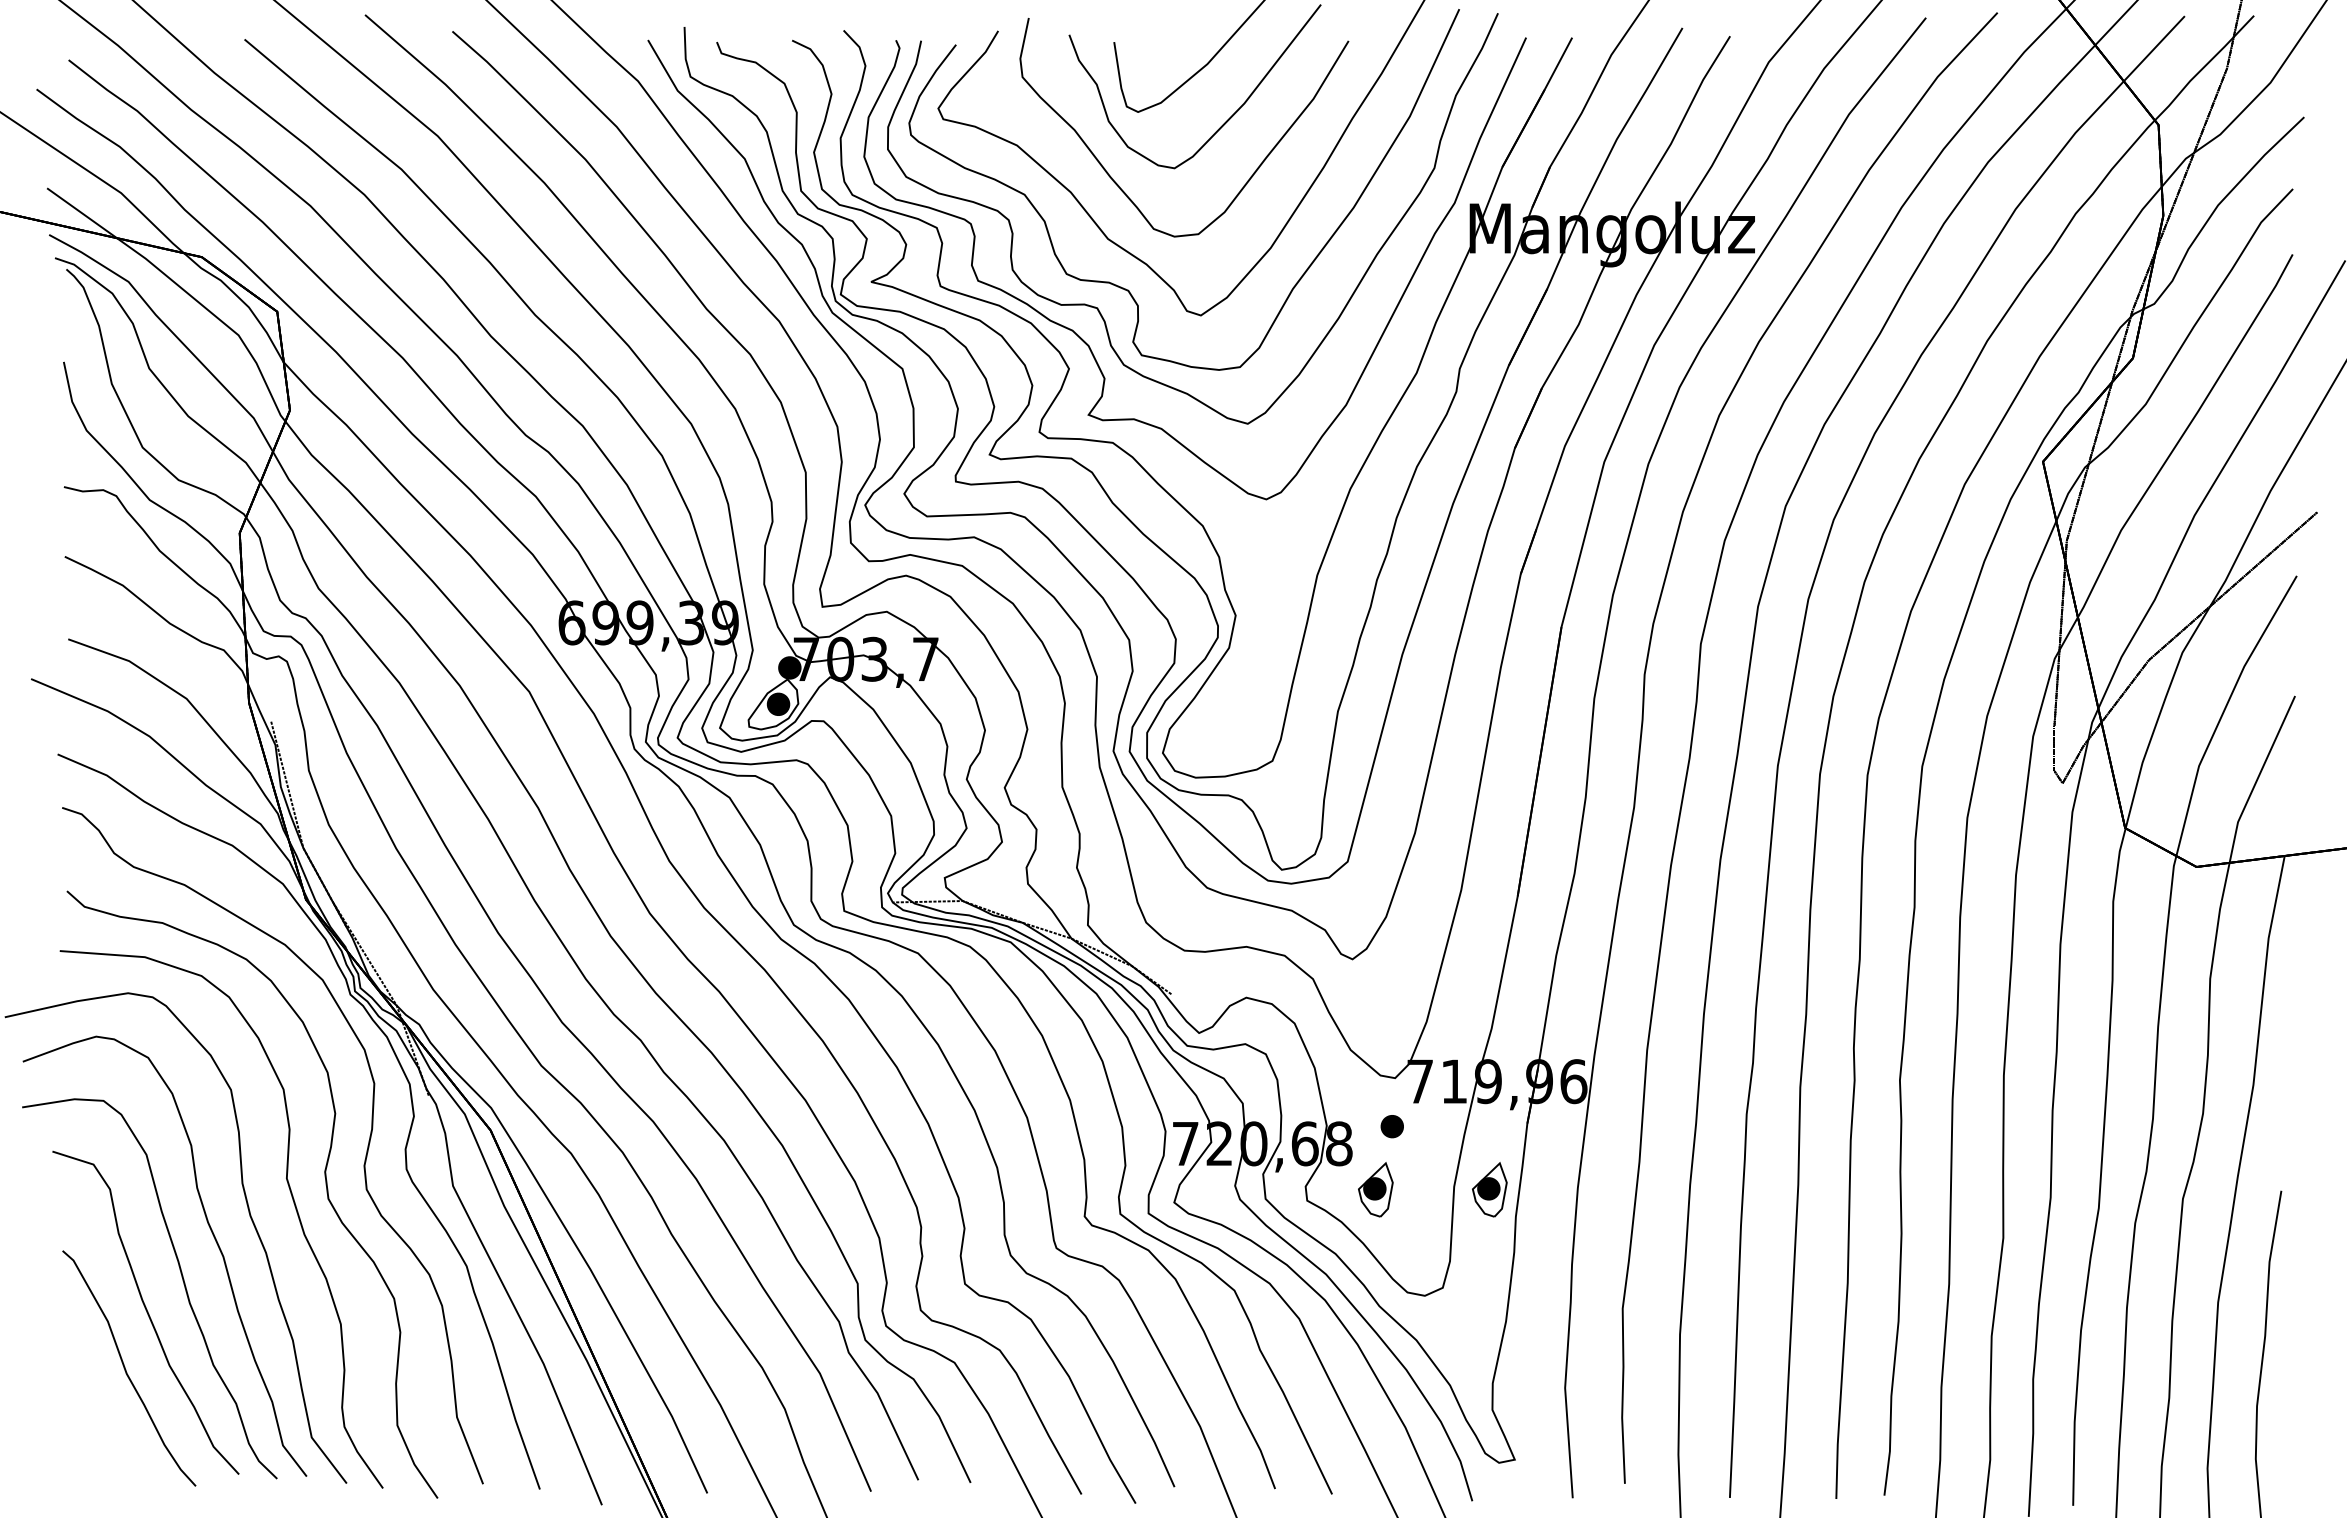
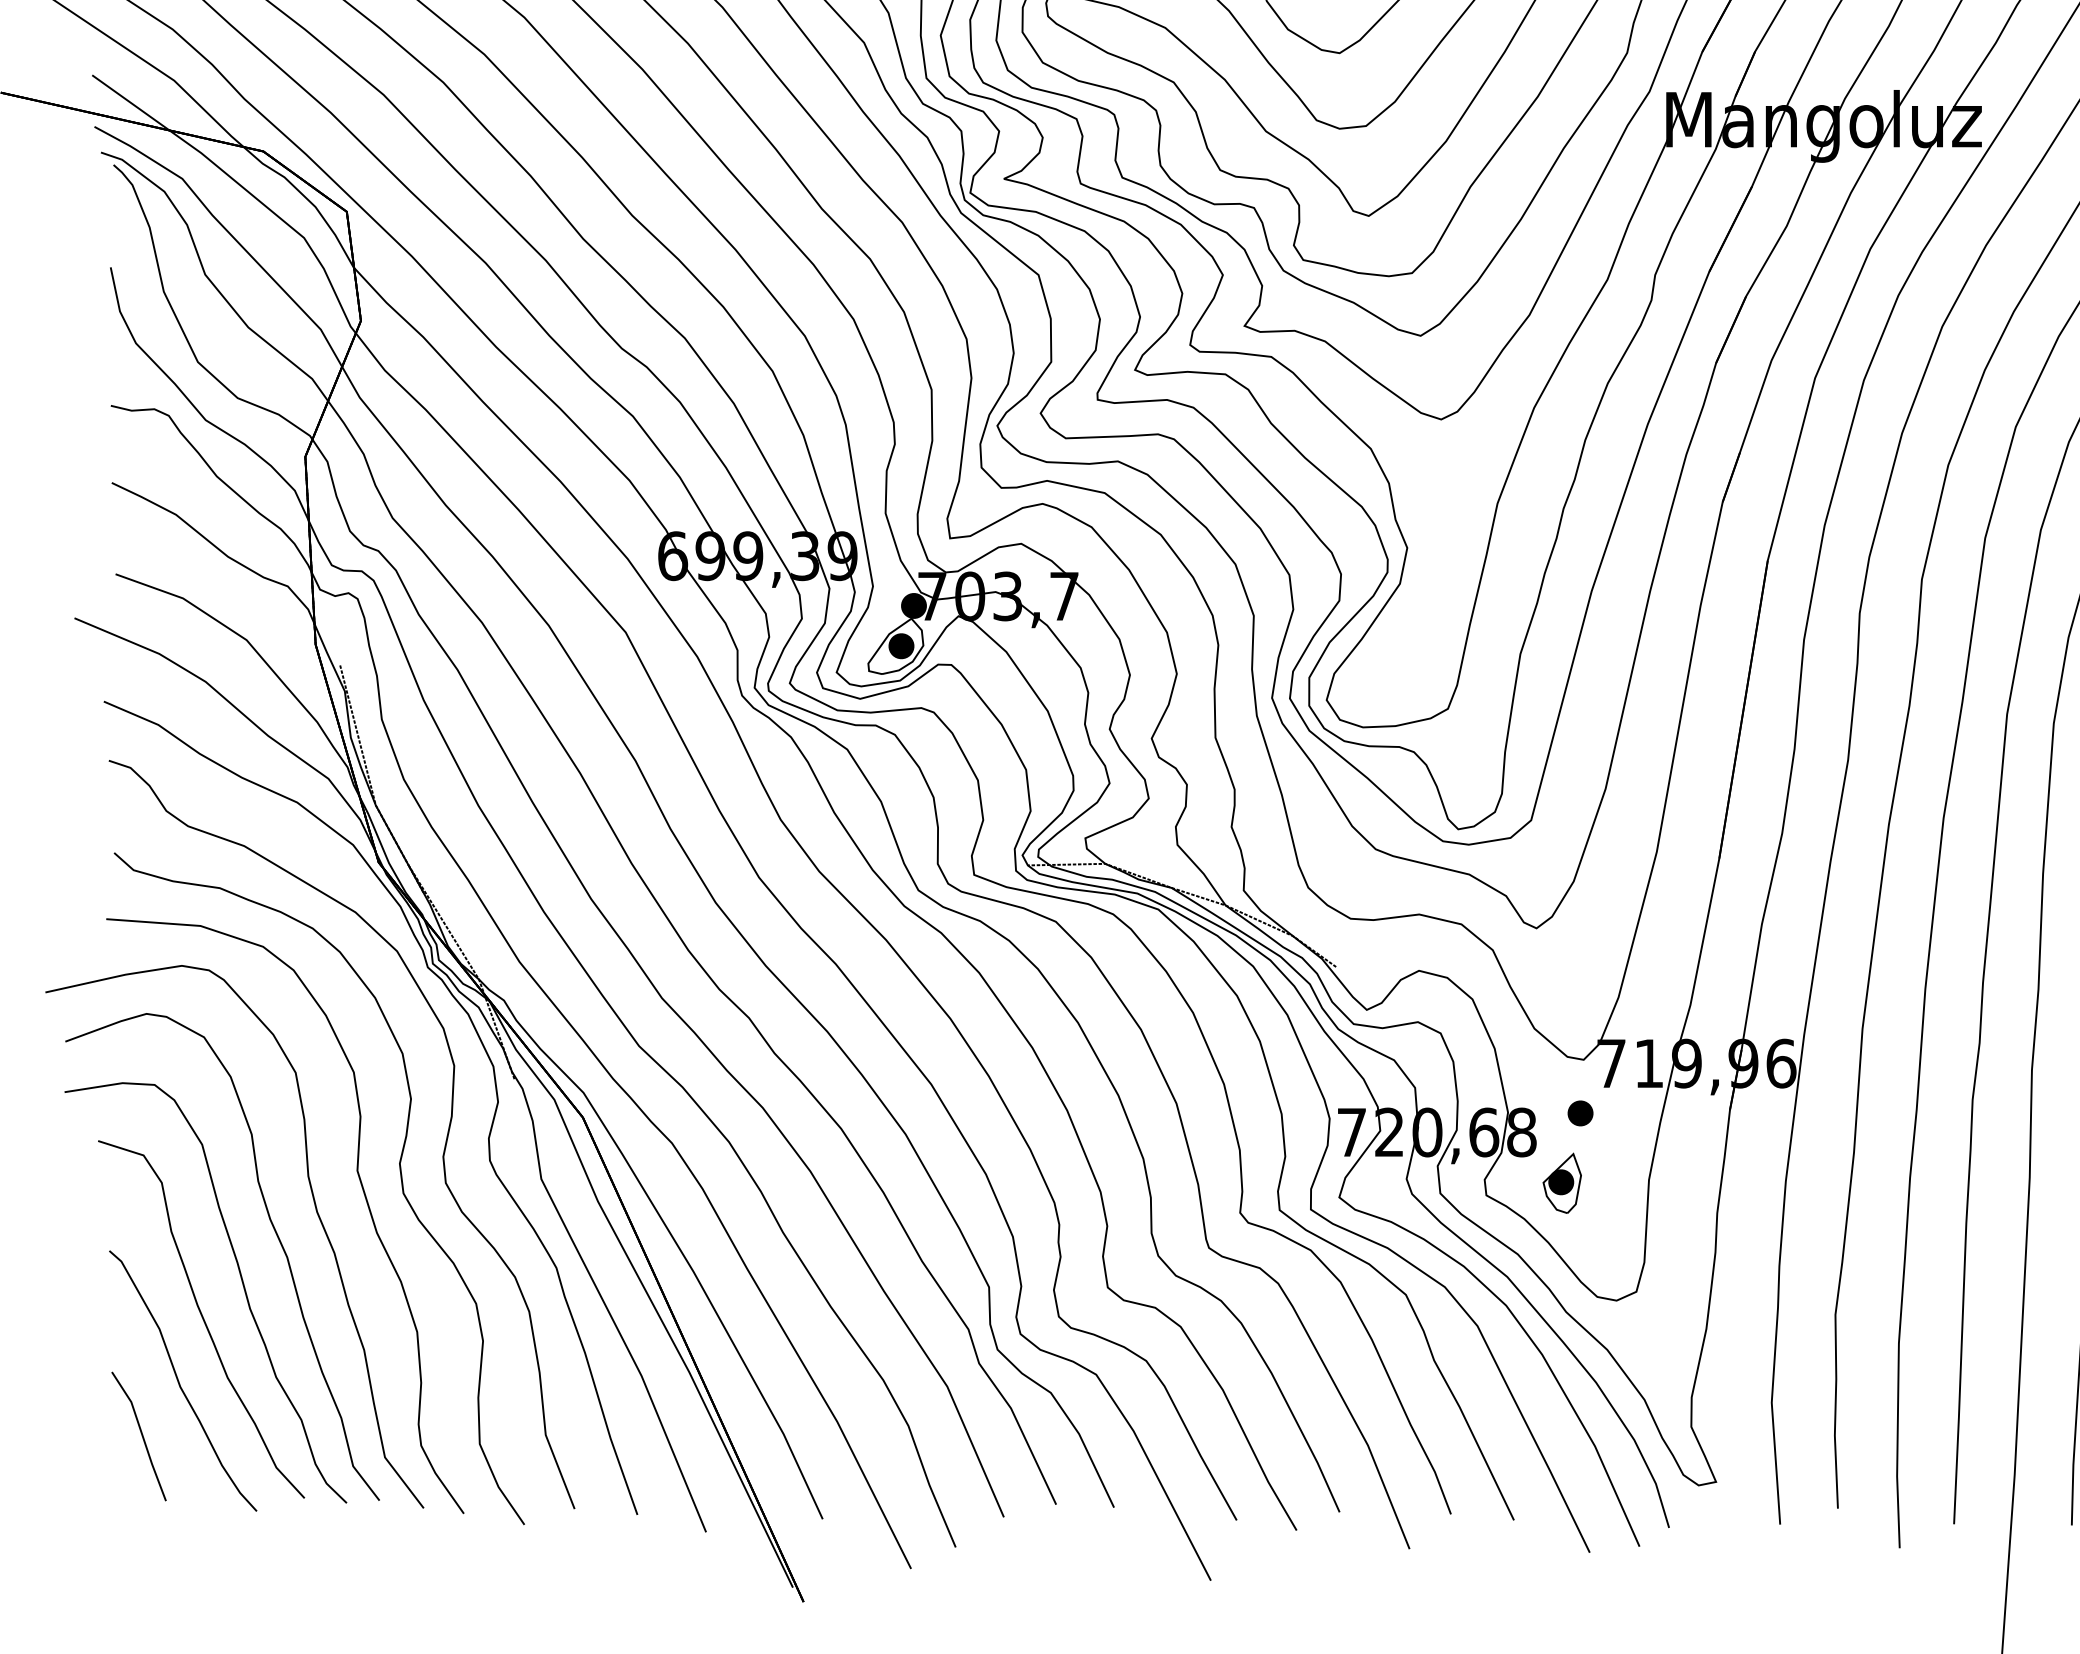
part: (1489, 1189) -> (1688, 1183), removed
part: (89, 1418) -> (139, 1436), added

